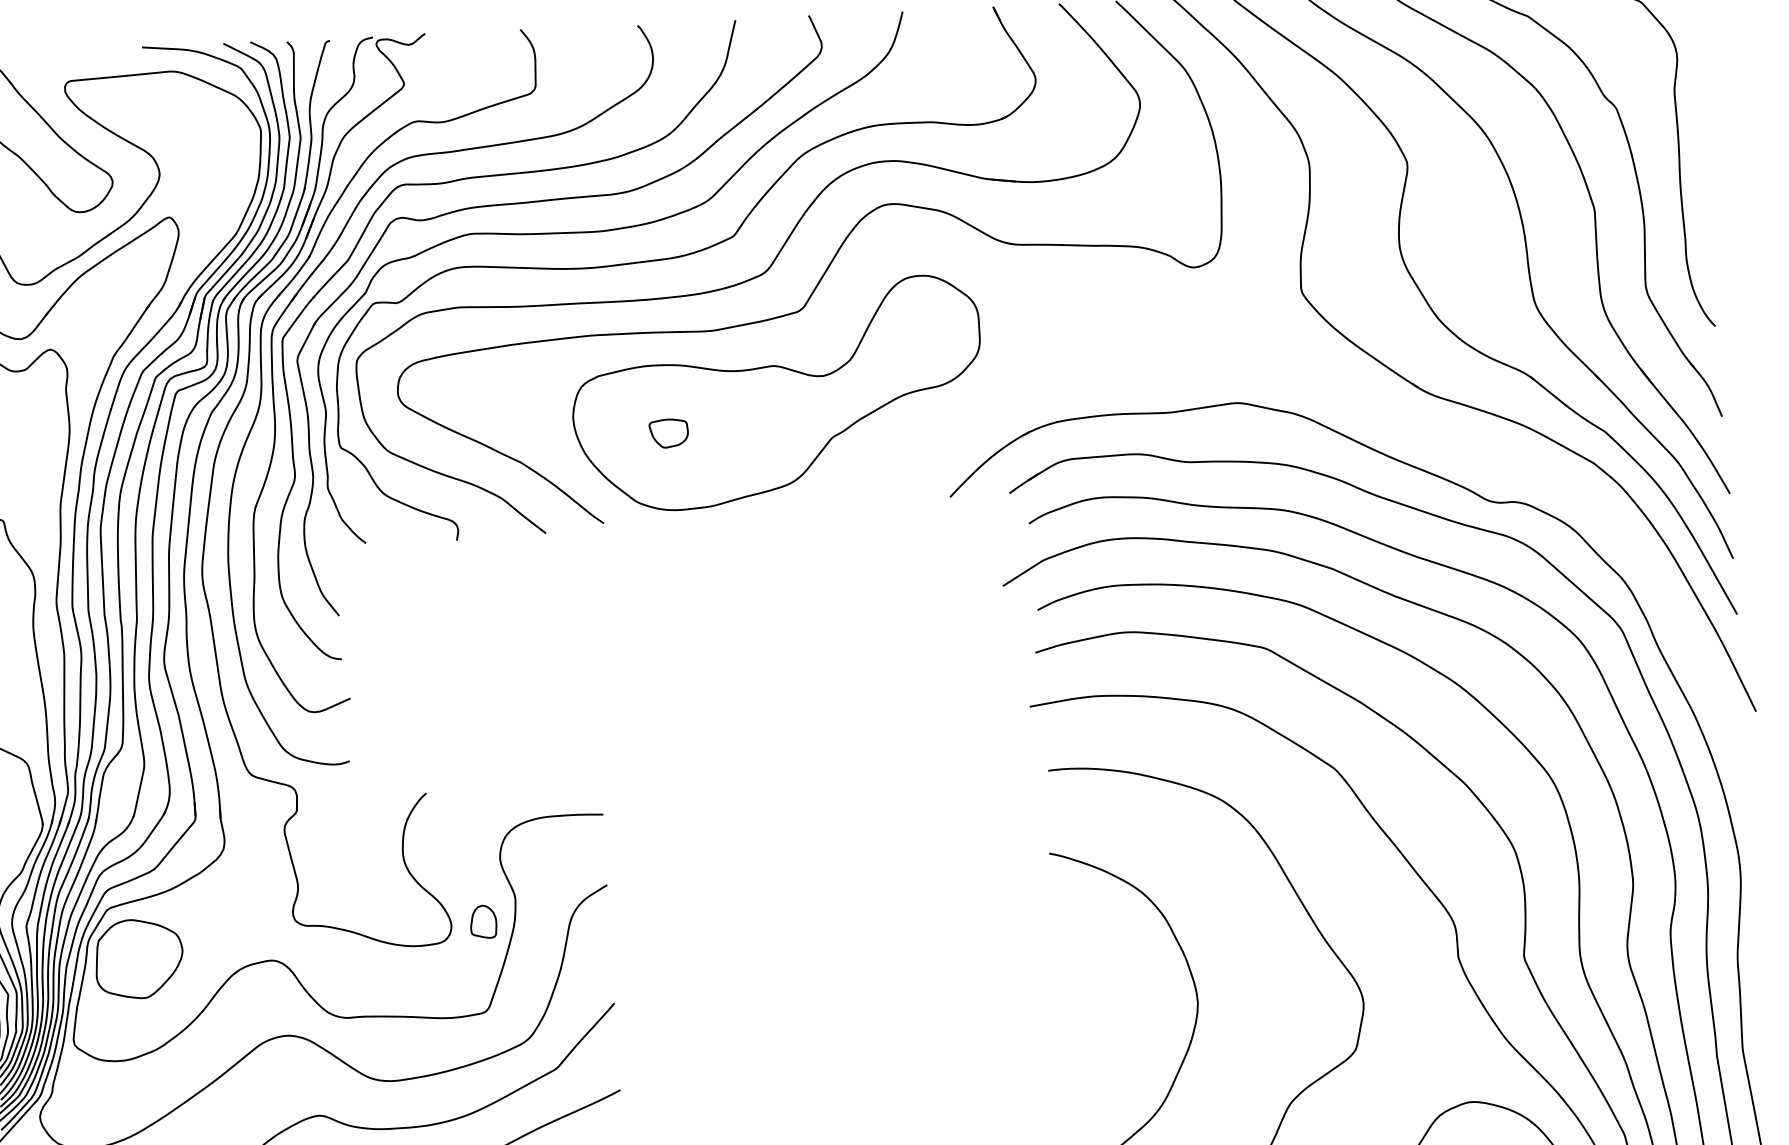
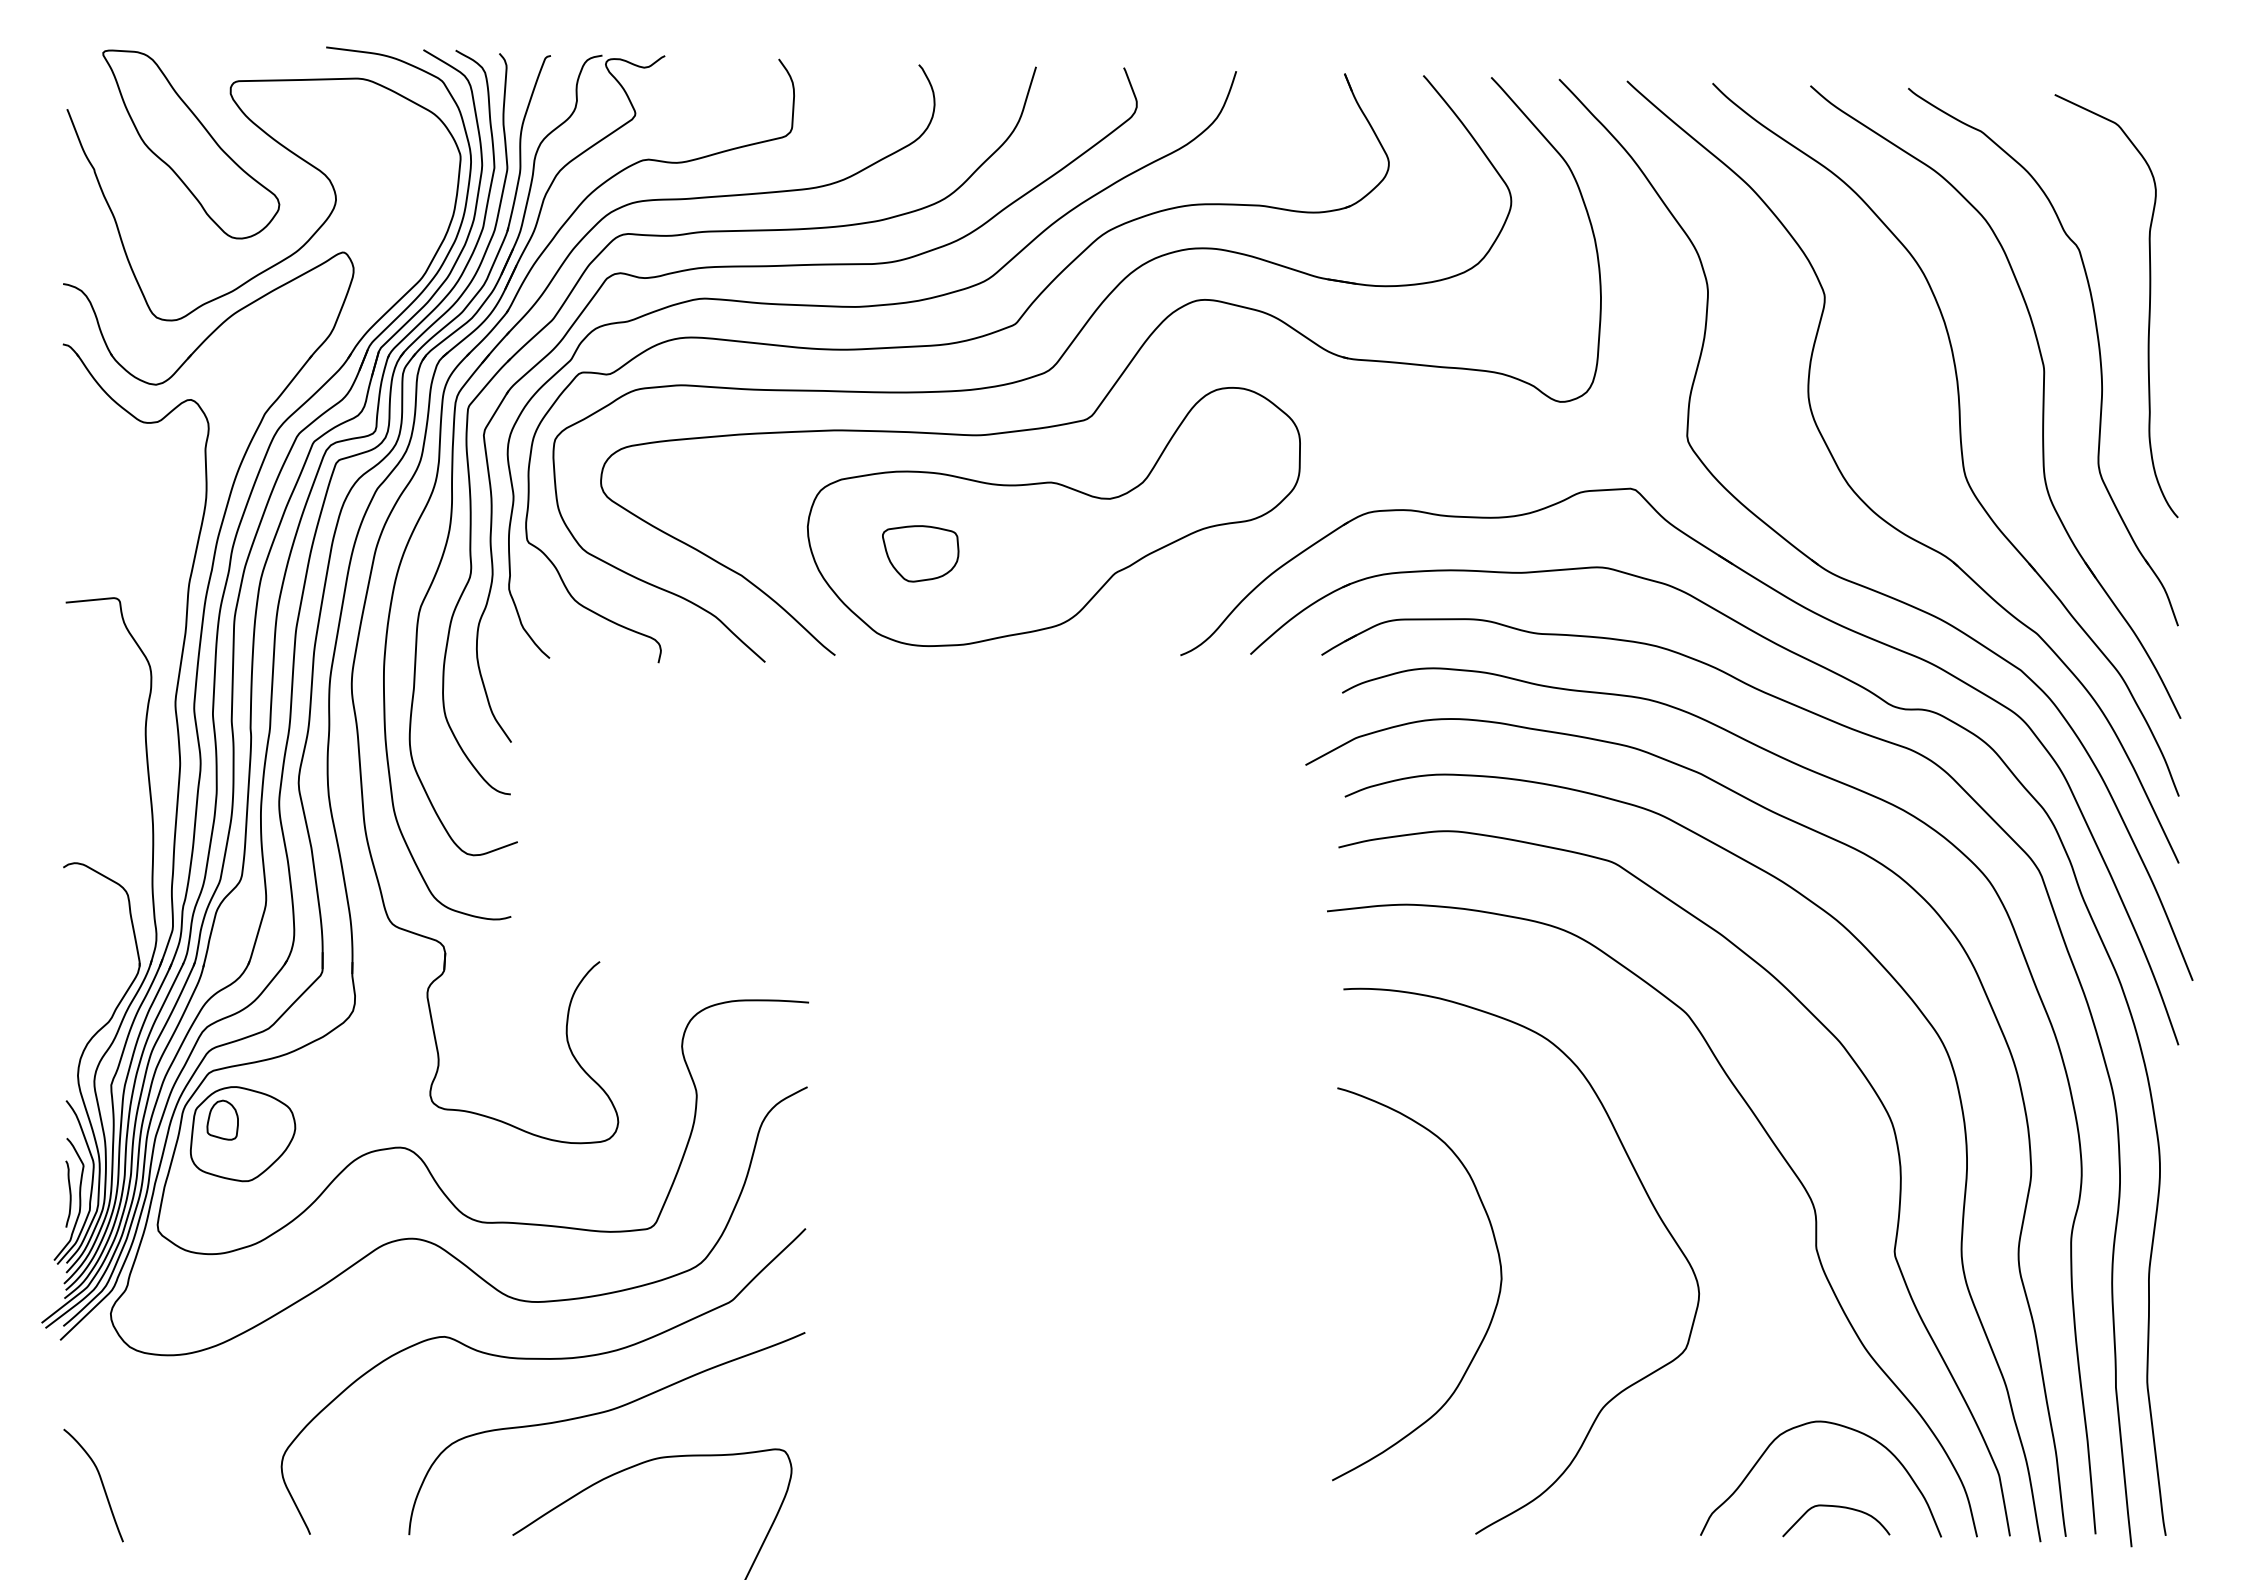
part: (1389, 415) -> (1781, 595), added
part: (668, 433) -> (920, 553), size x1.67
part: (483, 921) -> (222, 1119), moved

